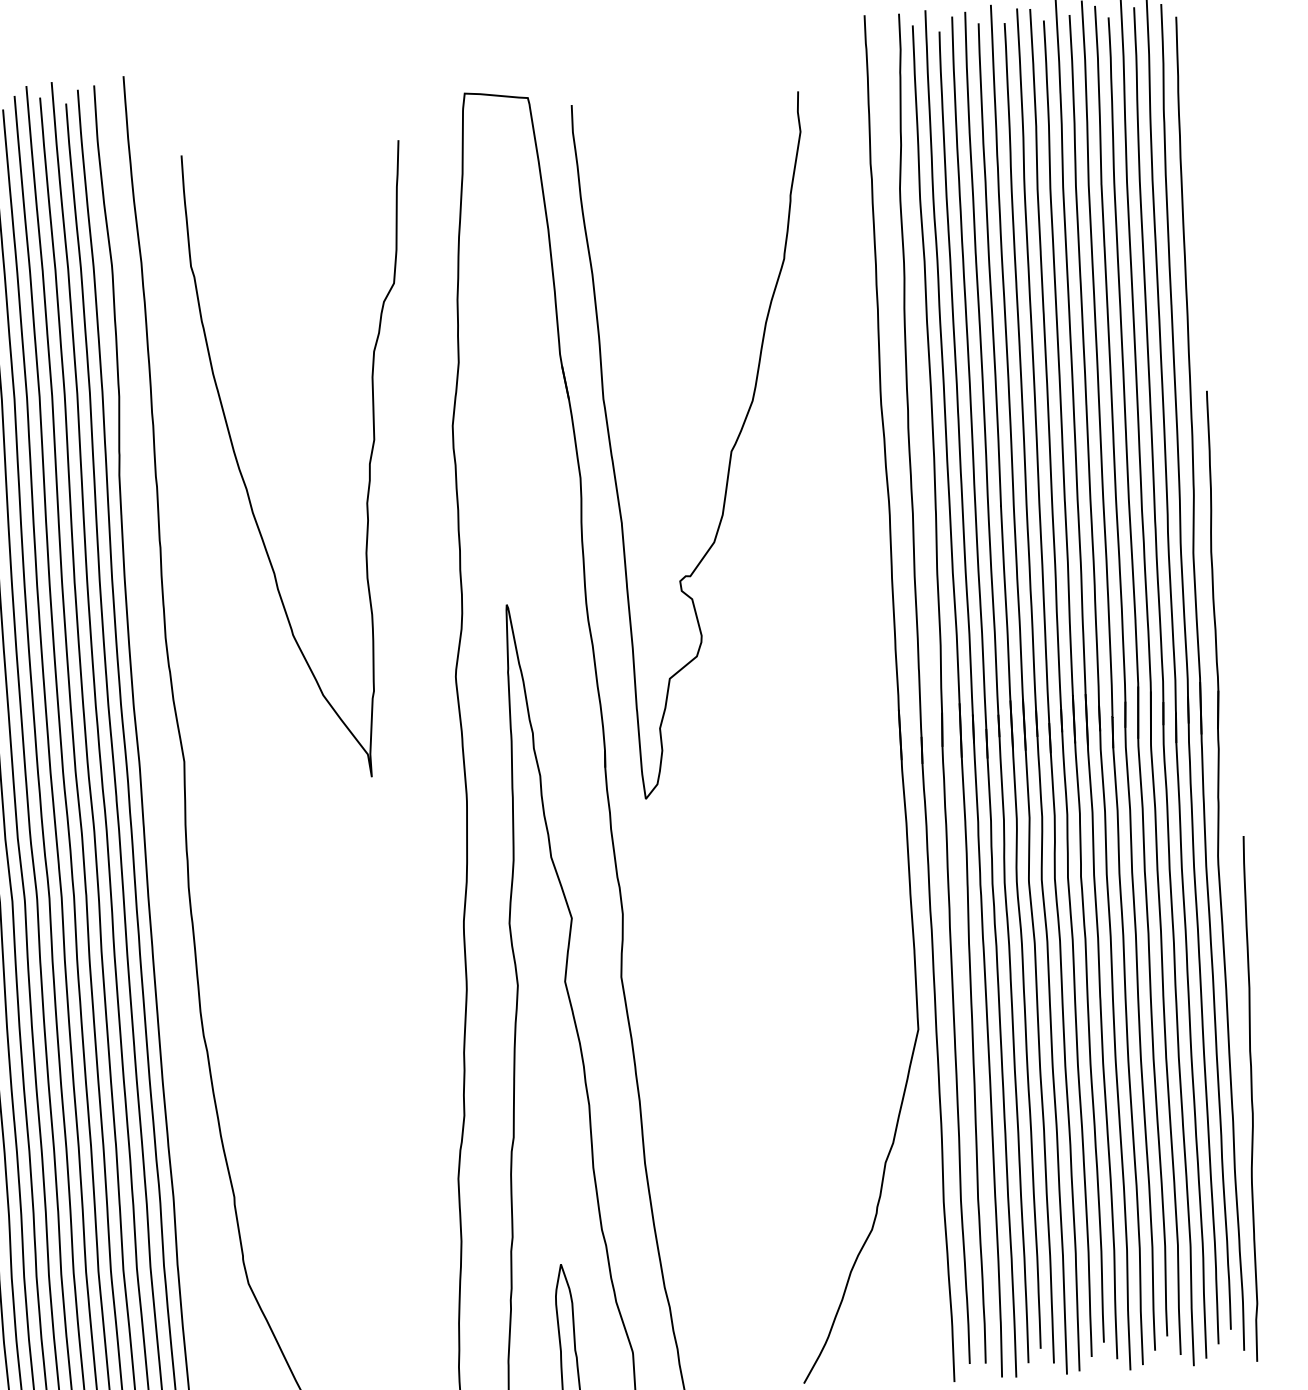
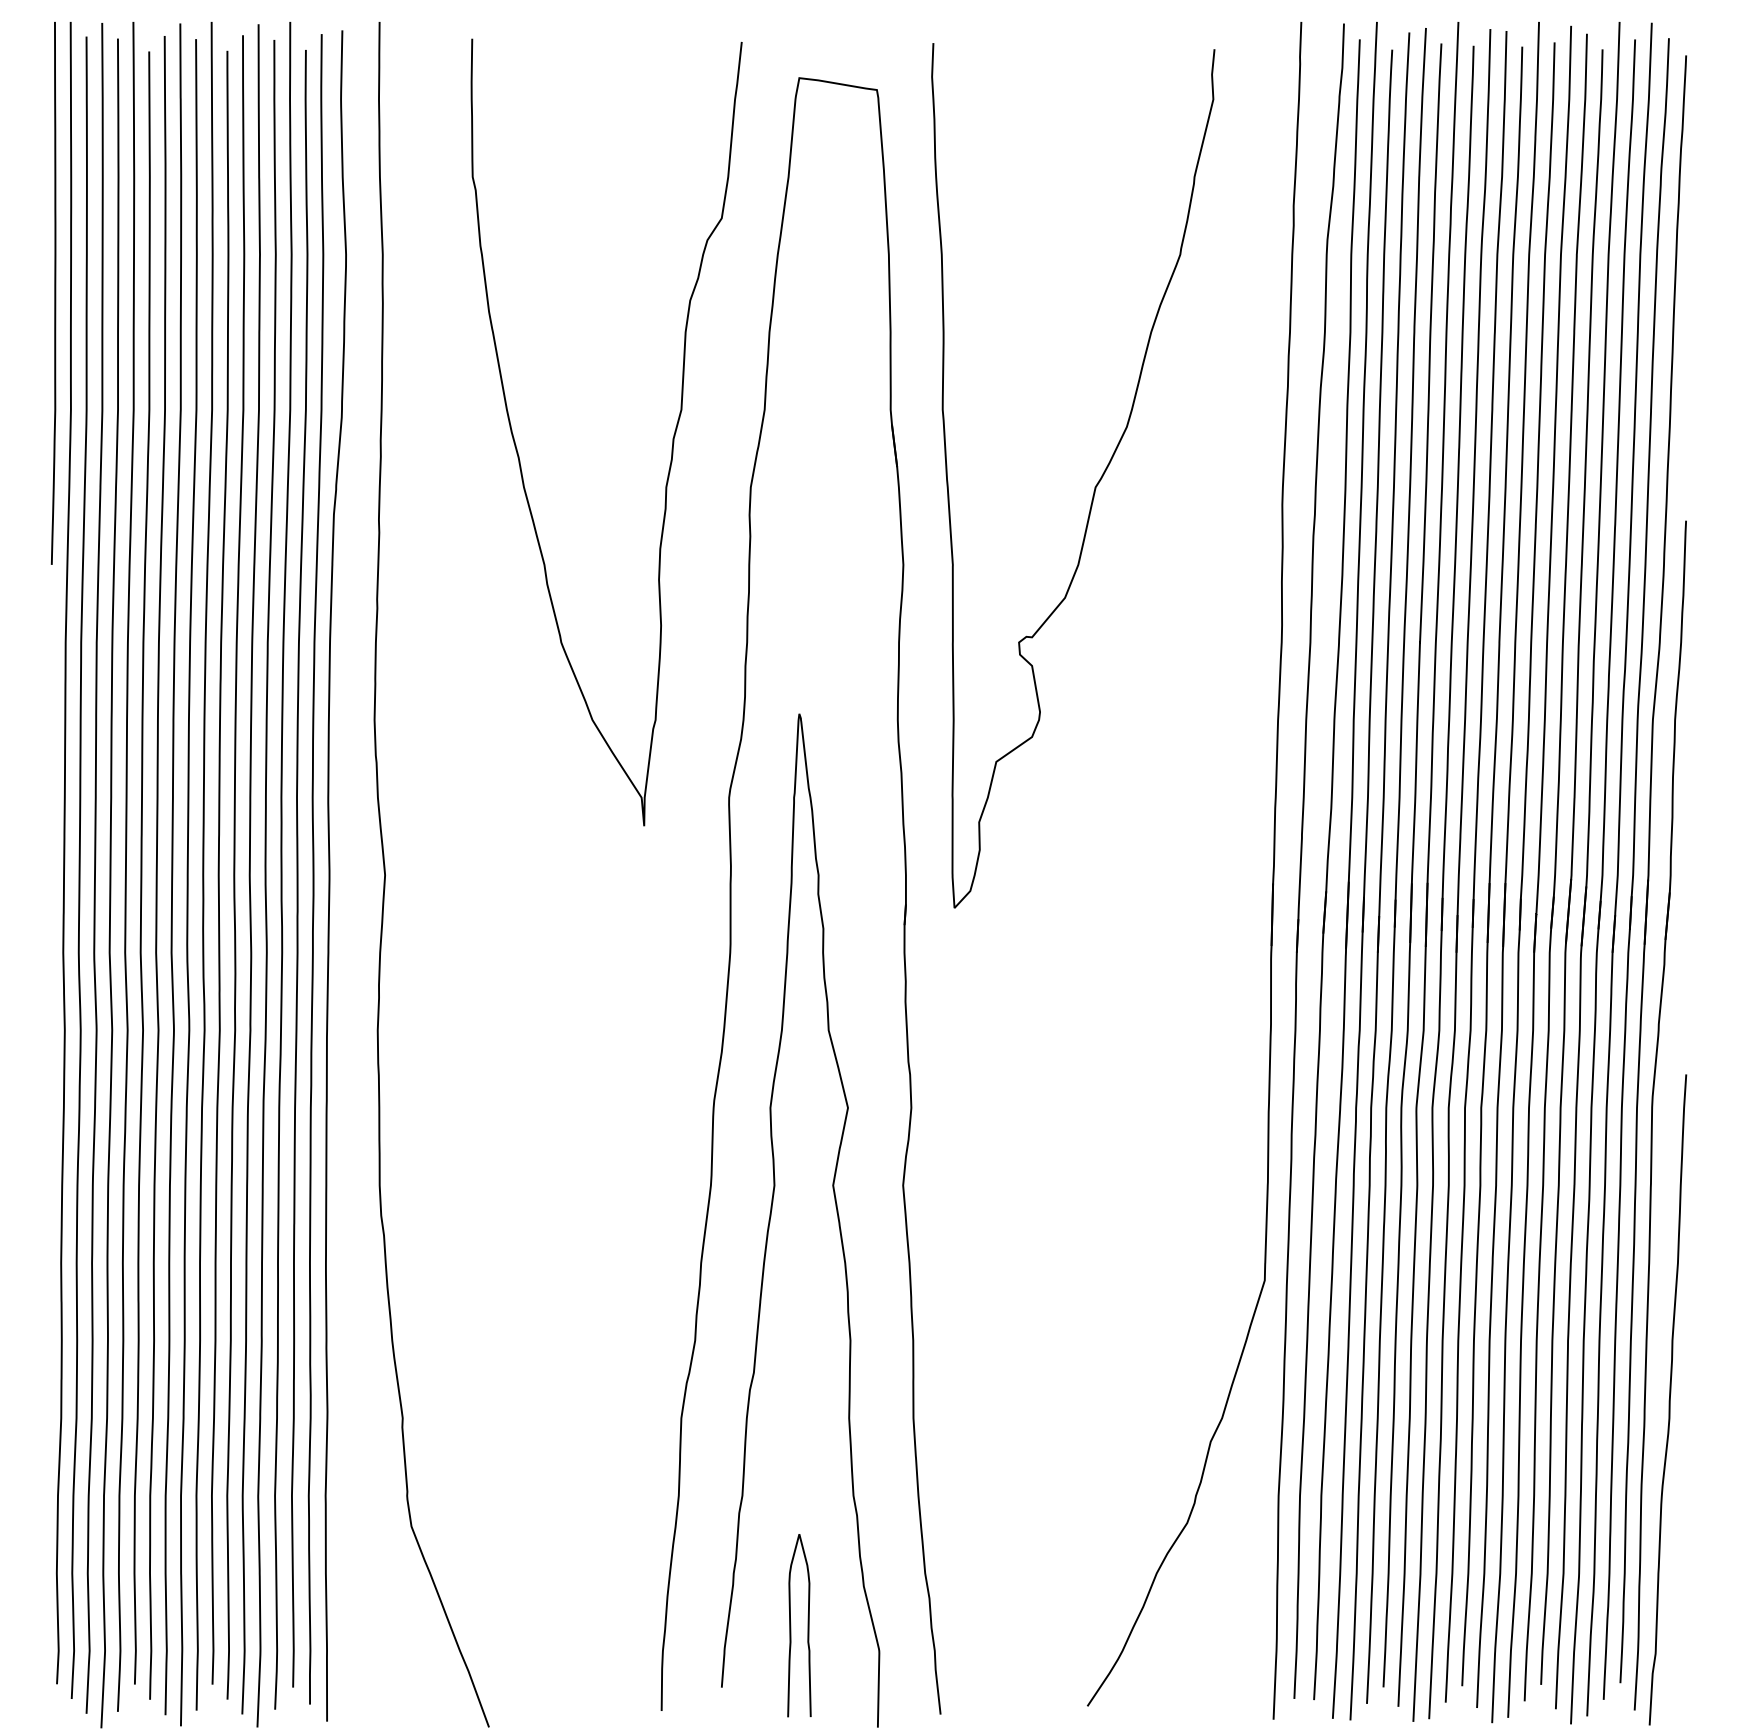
curve: (731, 450) -> (1095, 485), moved
curve: (368, 463) -> (672, 438), moved

